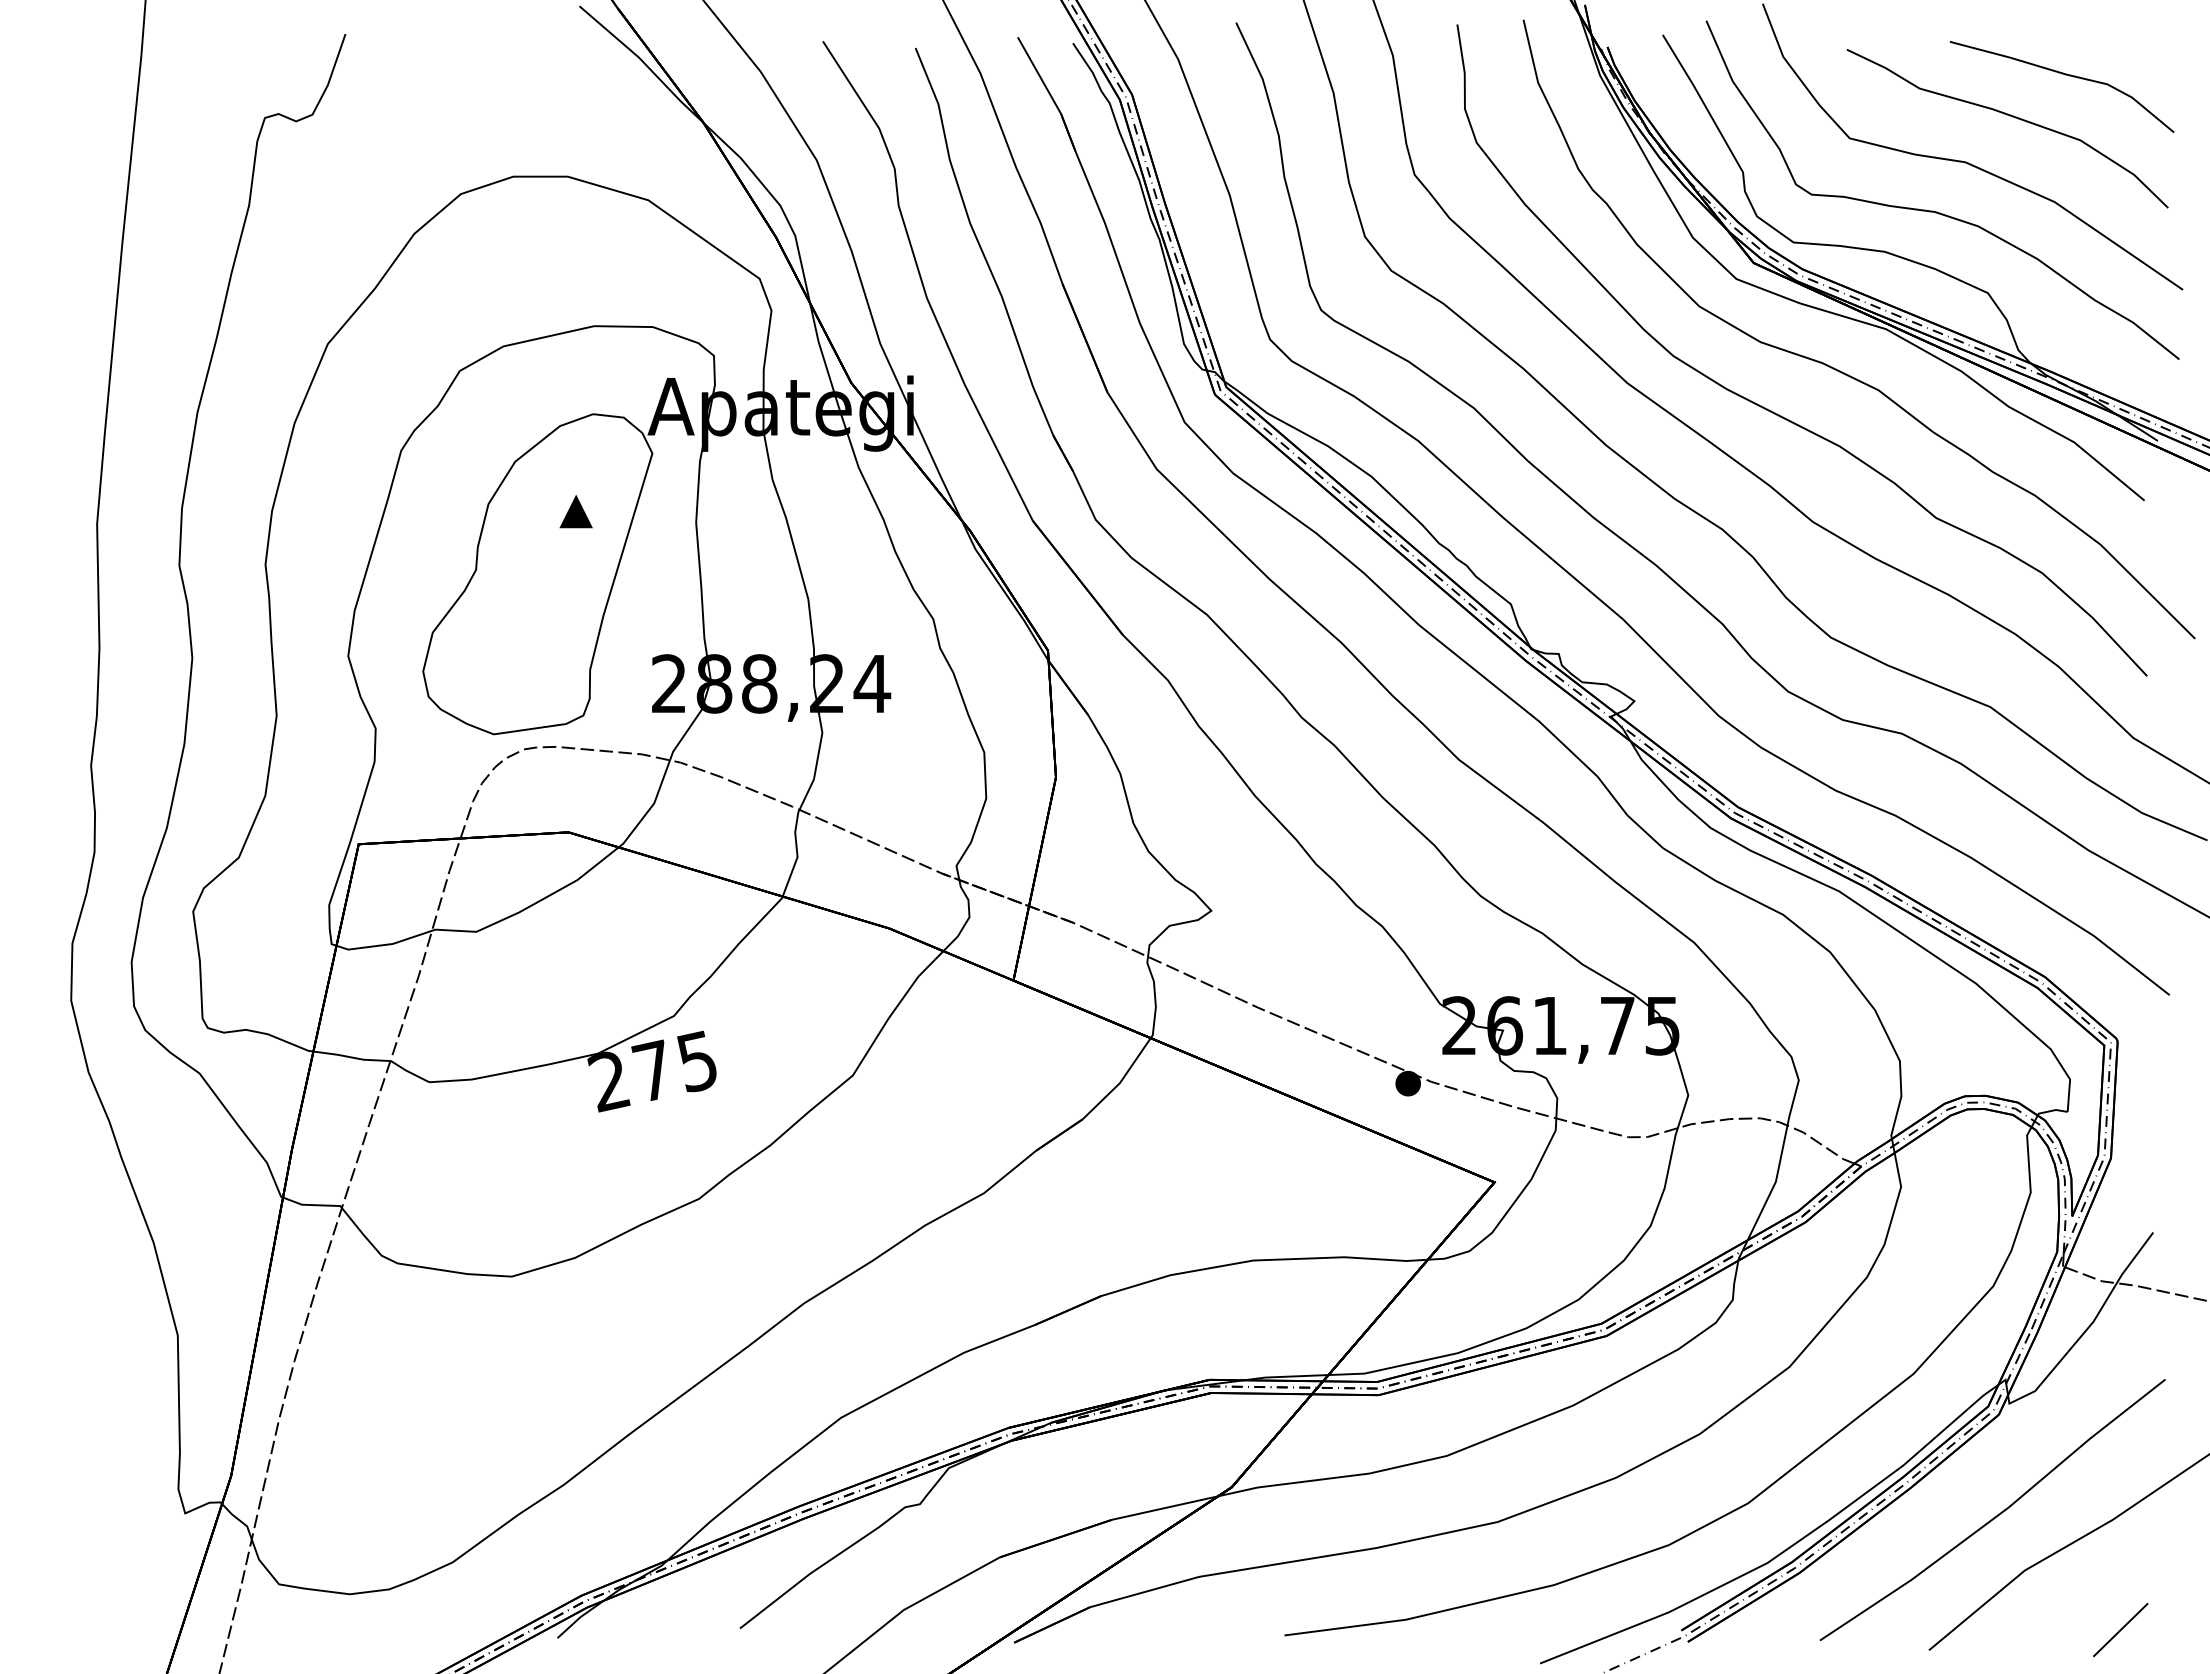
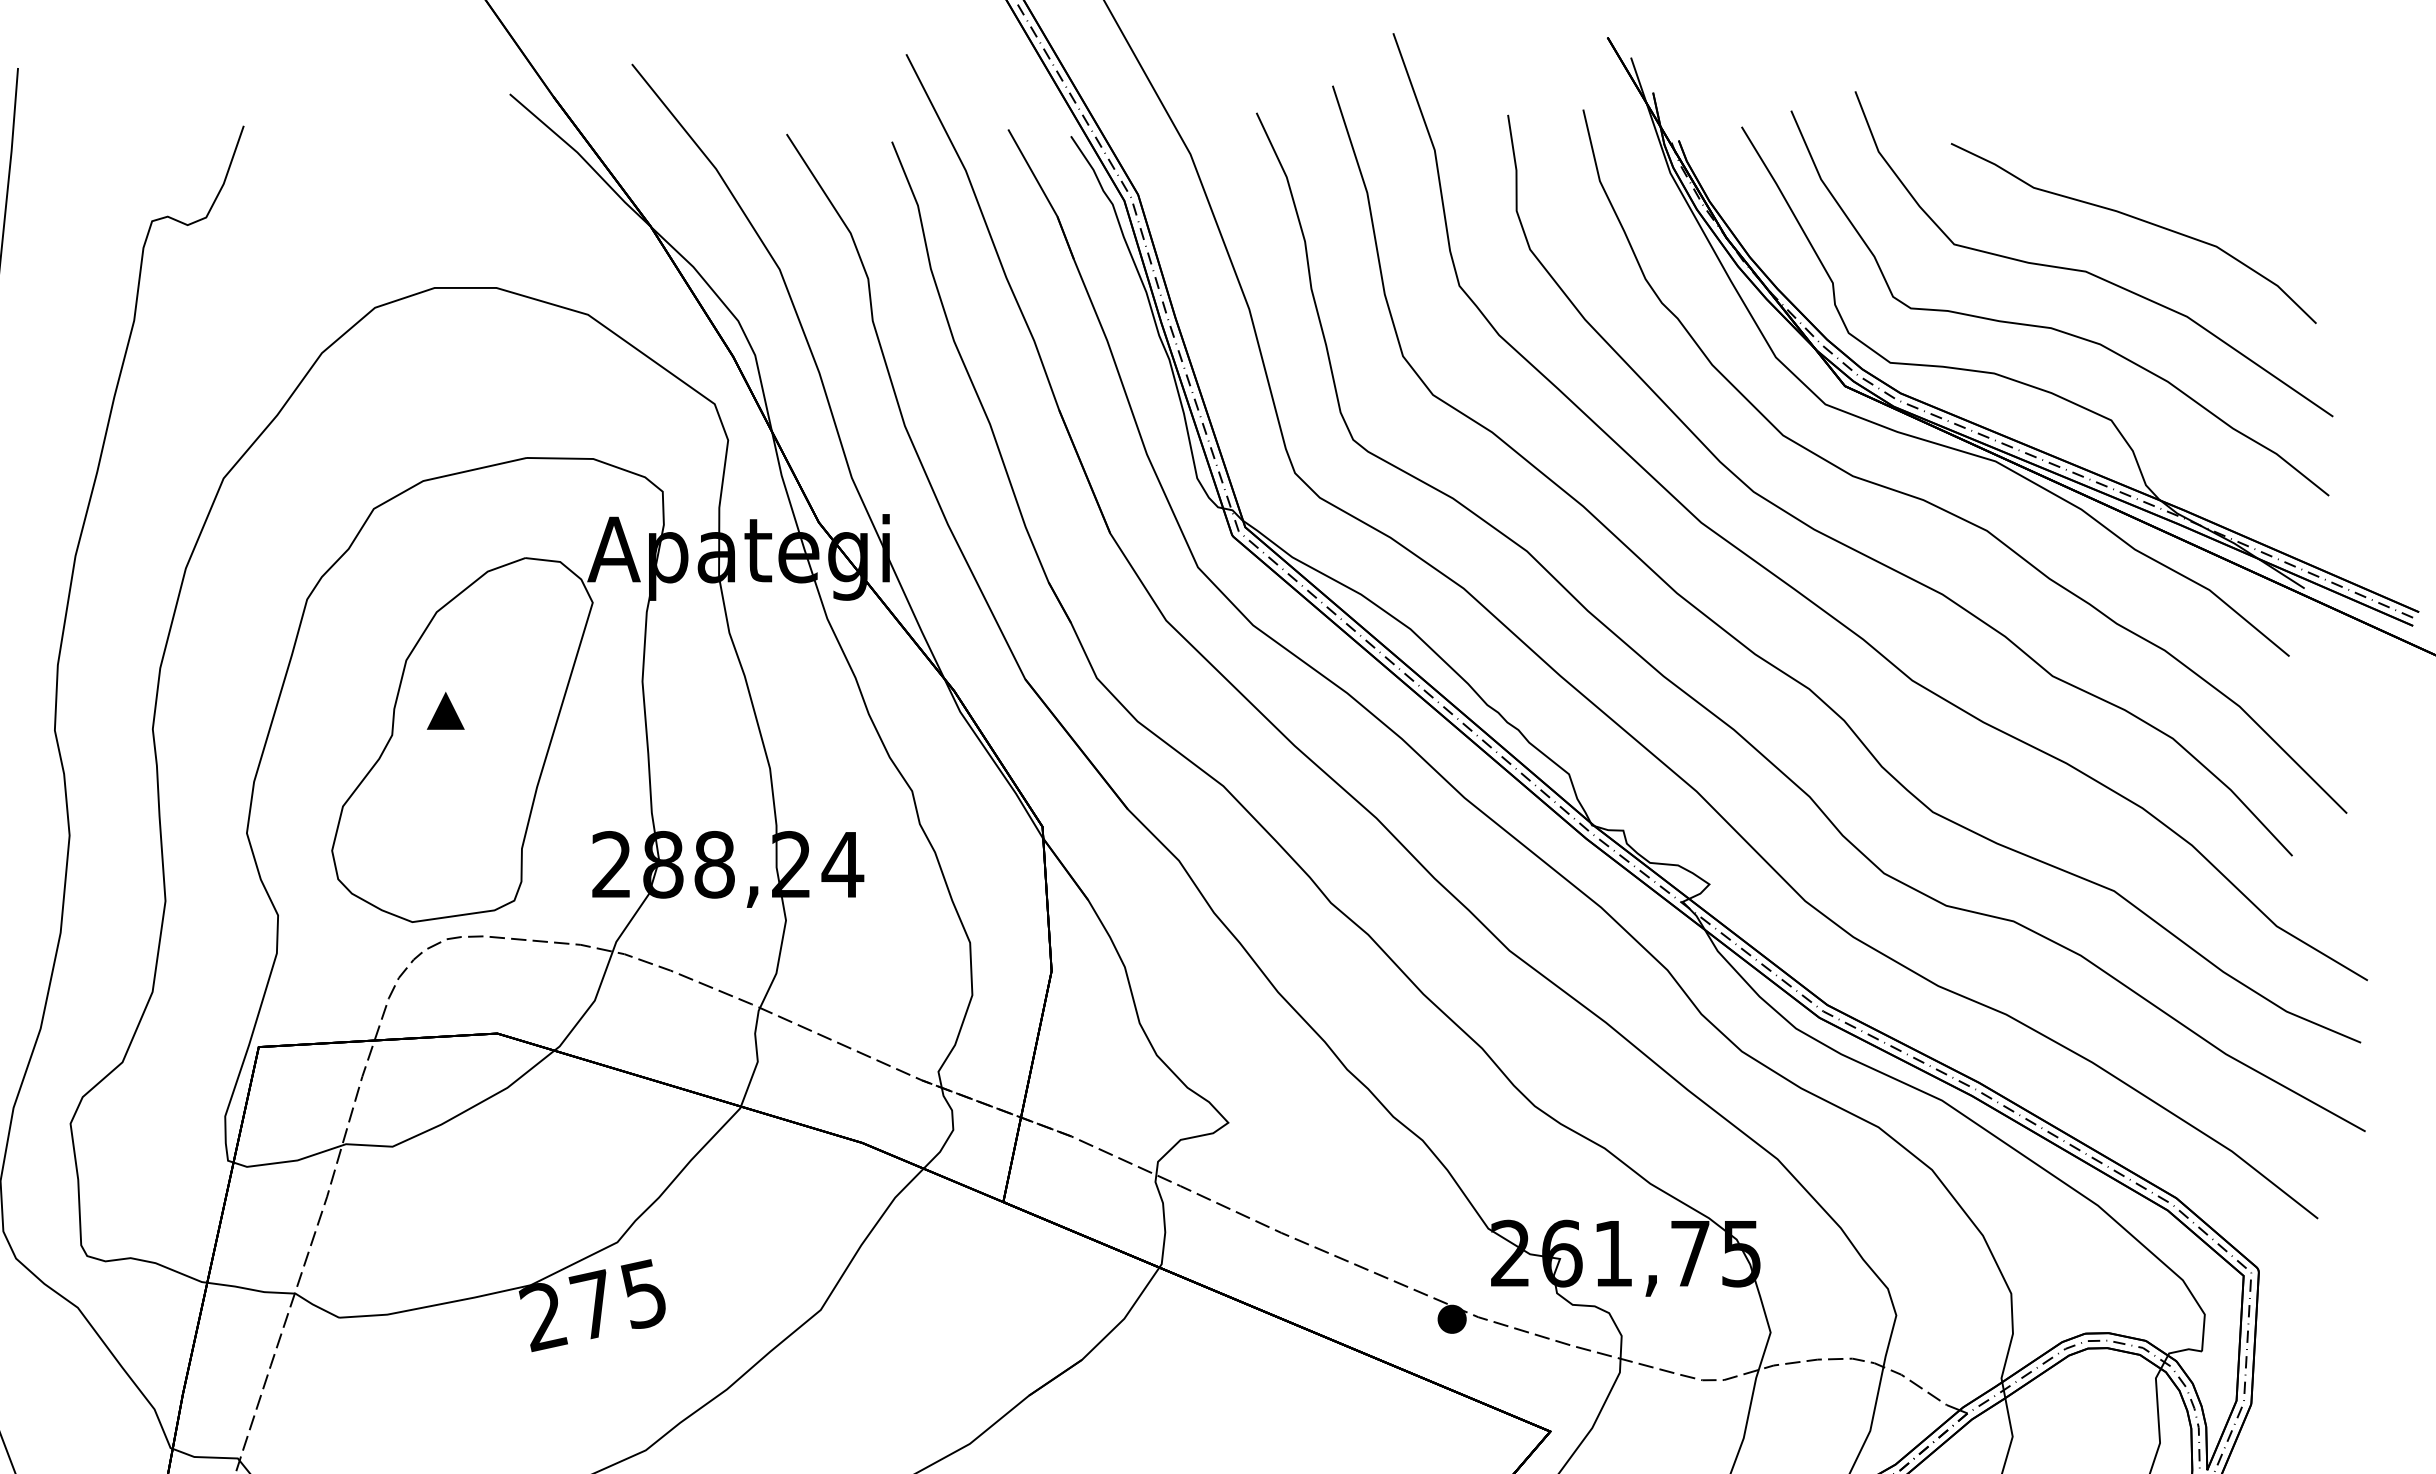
curve: (2065, 75) -> (2199, 172), removed
part: (575, 511) -> (445, 710), moved

